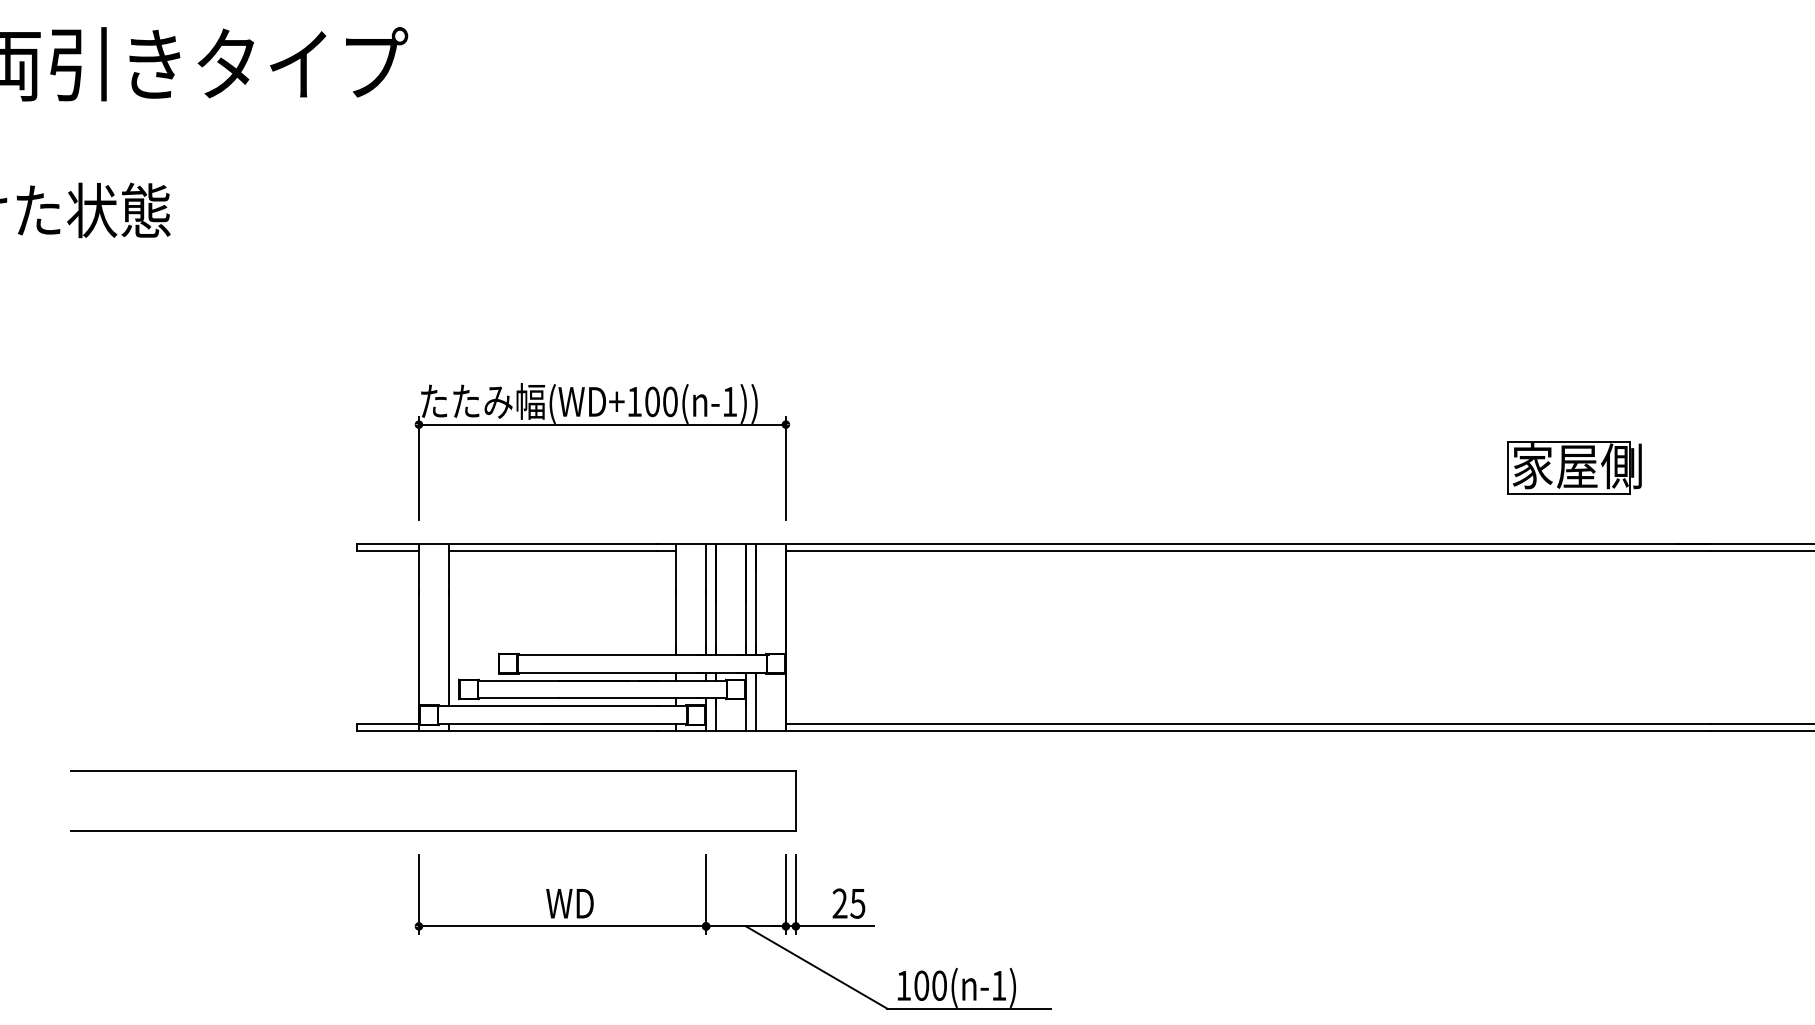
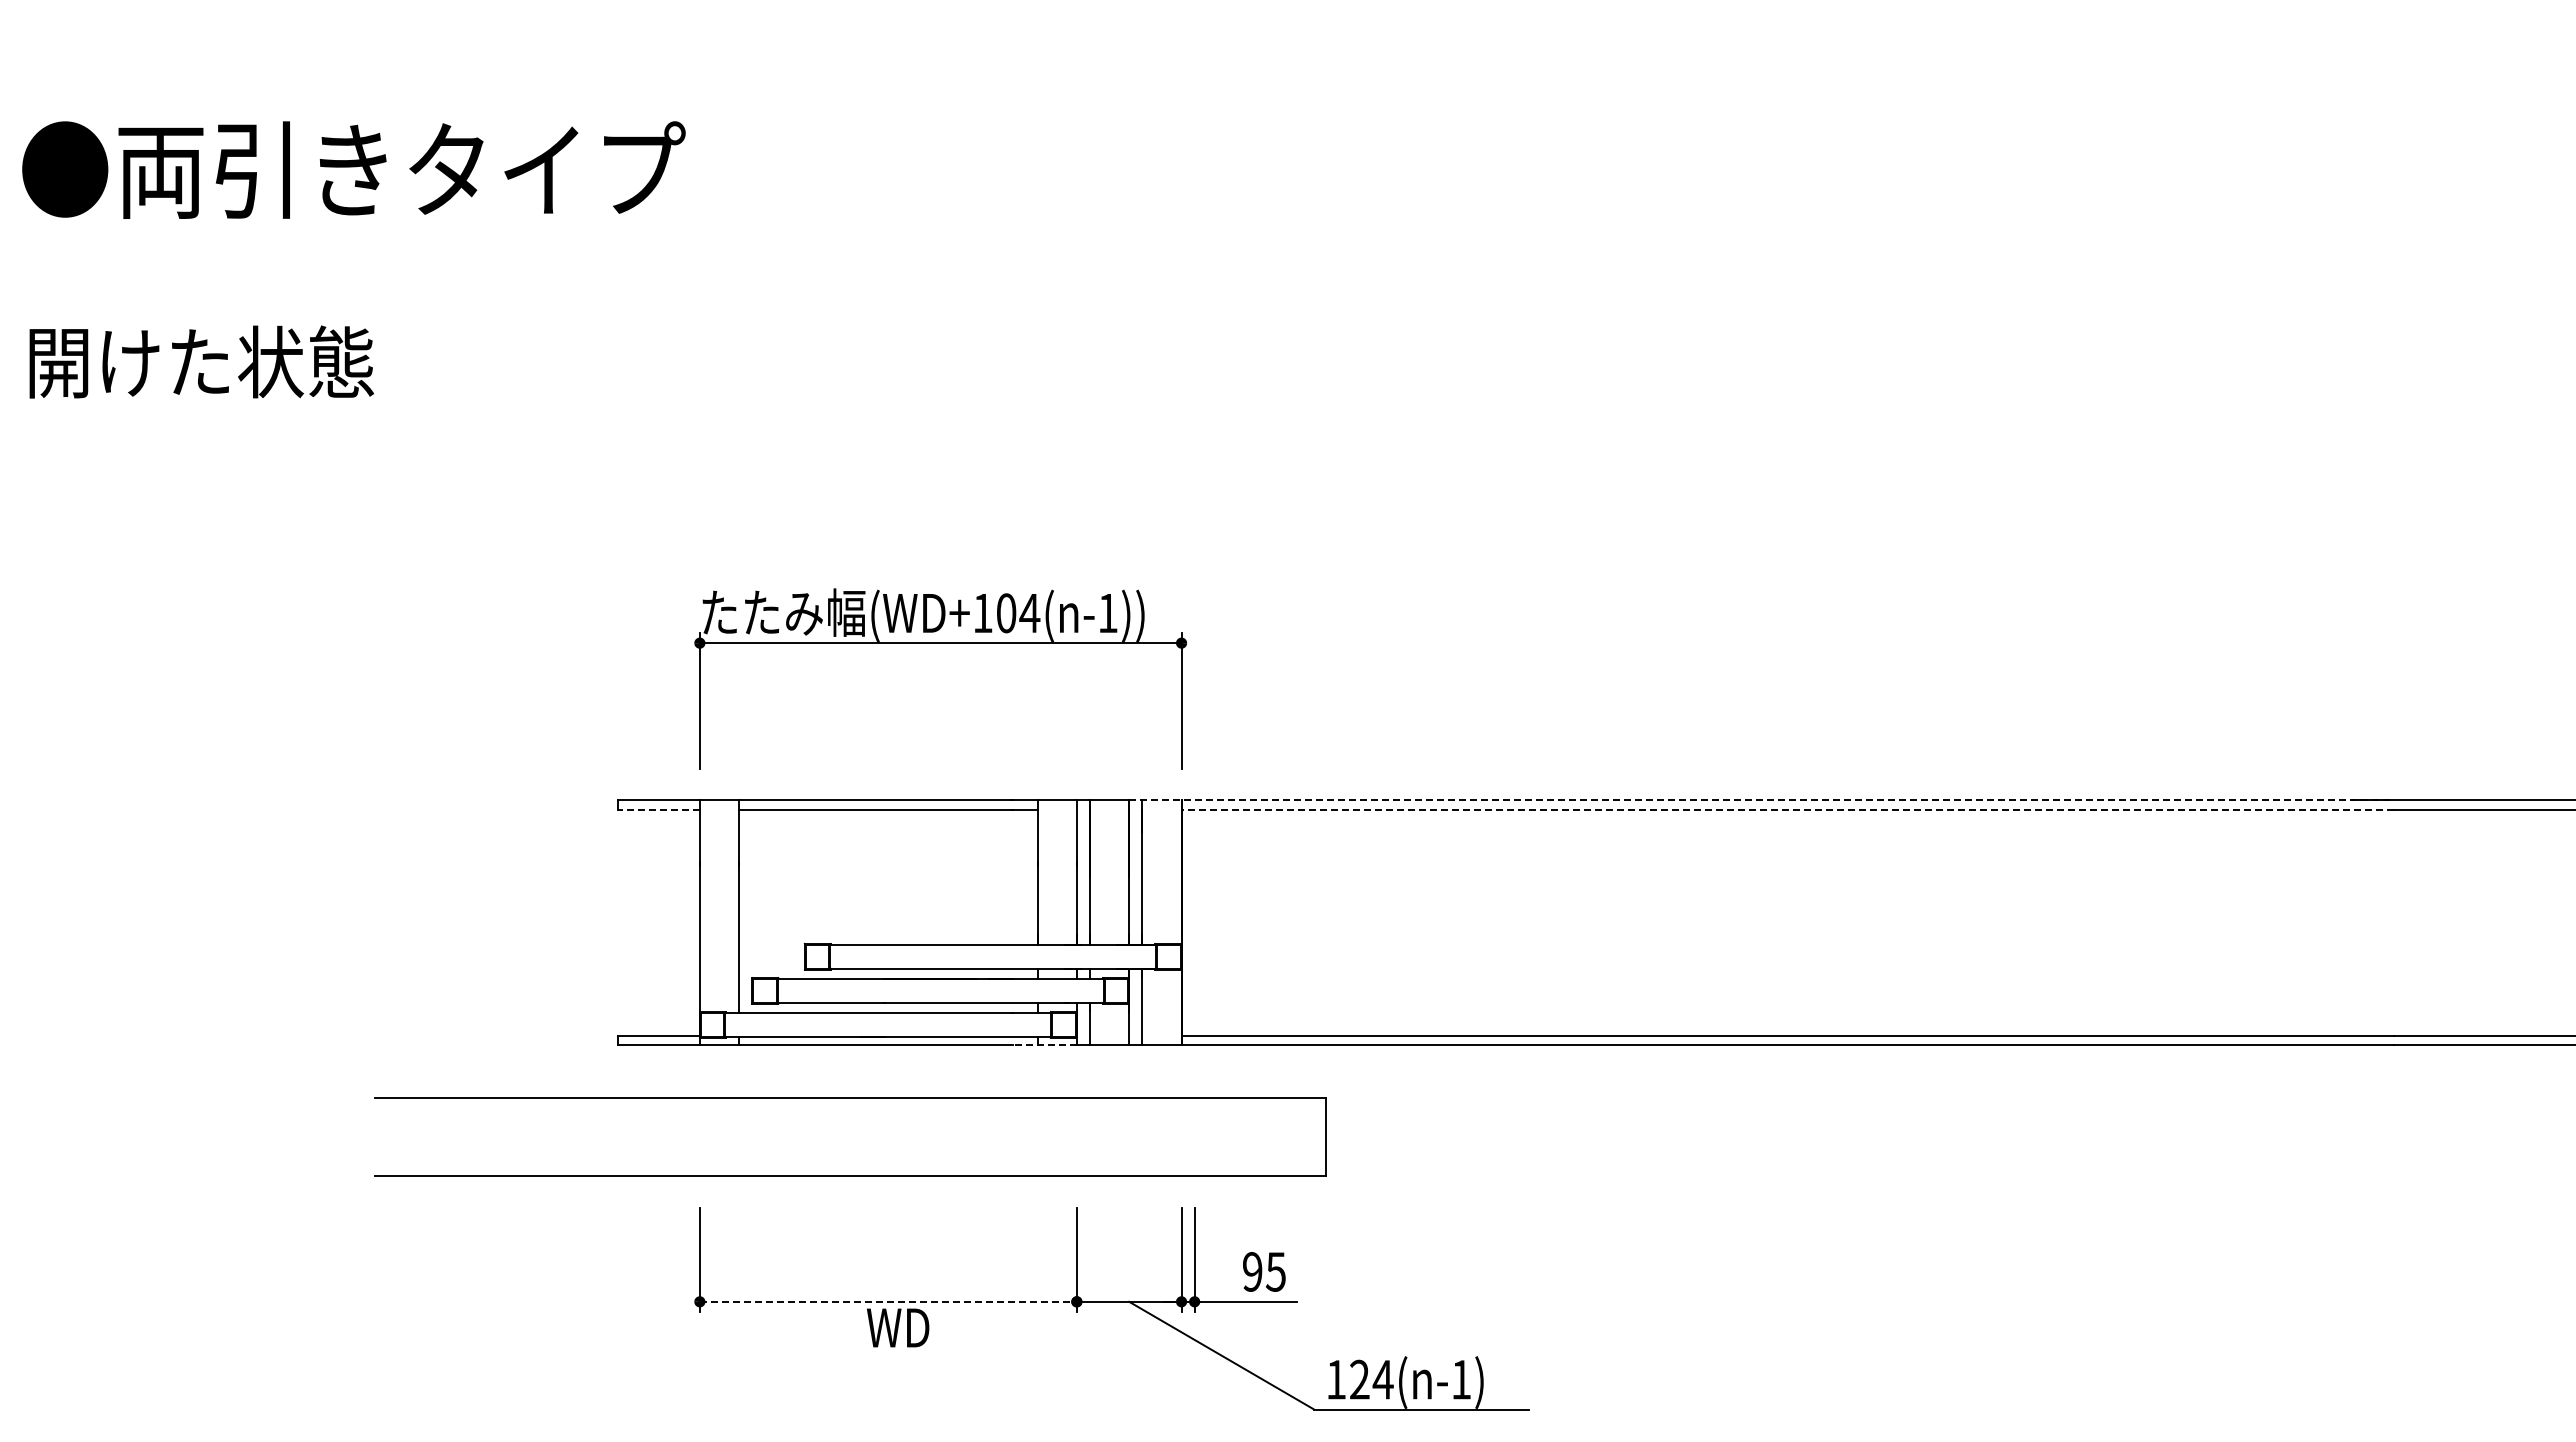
text: (670, 402) -> (1029, 613), (WD+100(n-1)) -> (WD+104(n-1))
part: (1574, 468) -> (2216, 700), removed
line: (1227, 544) -> (1761, 800), solid -> dashed
line: (388, 551) -> (659, 809), solid -> dashed
line: (1247, 551) -> (1787, 809), solid -> dashed
line: (681, 731) -> (1044, 1045), solid -> dashed
part: (433, 771) -> (850, 1098), moved
text: (570, 903) -> (898, 1327), moved
text: (839, 903) -> (1252, 1271), 25 -> 95
line: (562, 926) -> (888, 1301), solid -> dashed
text: (930, 985) -> (1371, 1379), 100(n-1) -> 124(n-1)

